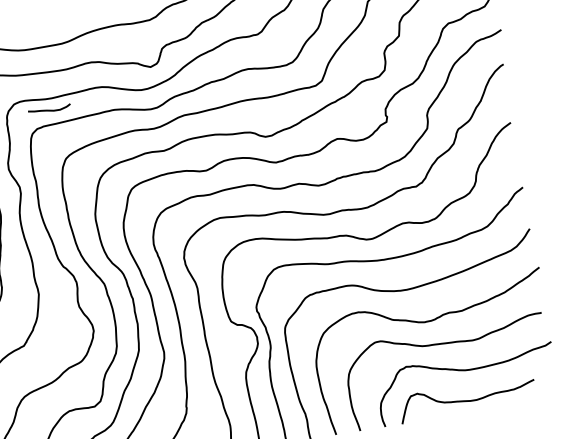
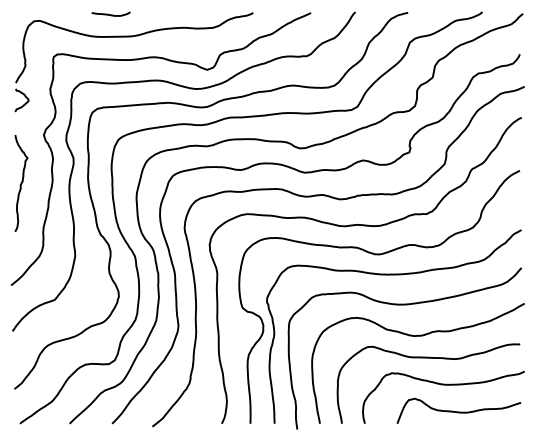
curve: (48, 109) -> (110, 14), moved
curve: (467, 400) -> (458, 411), moved

